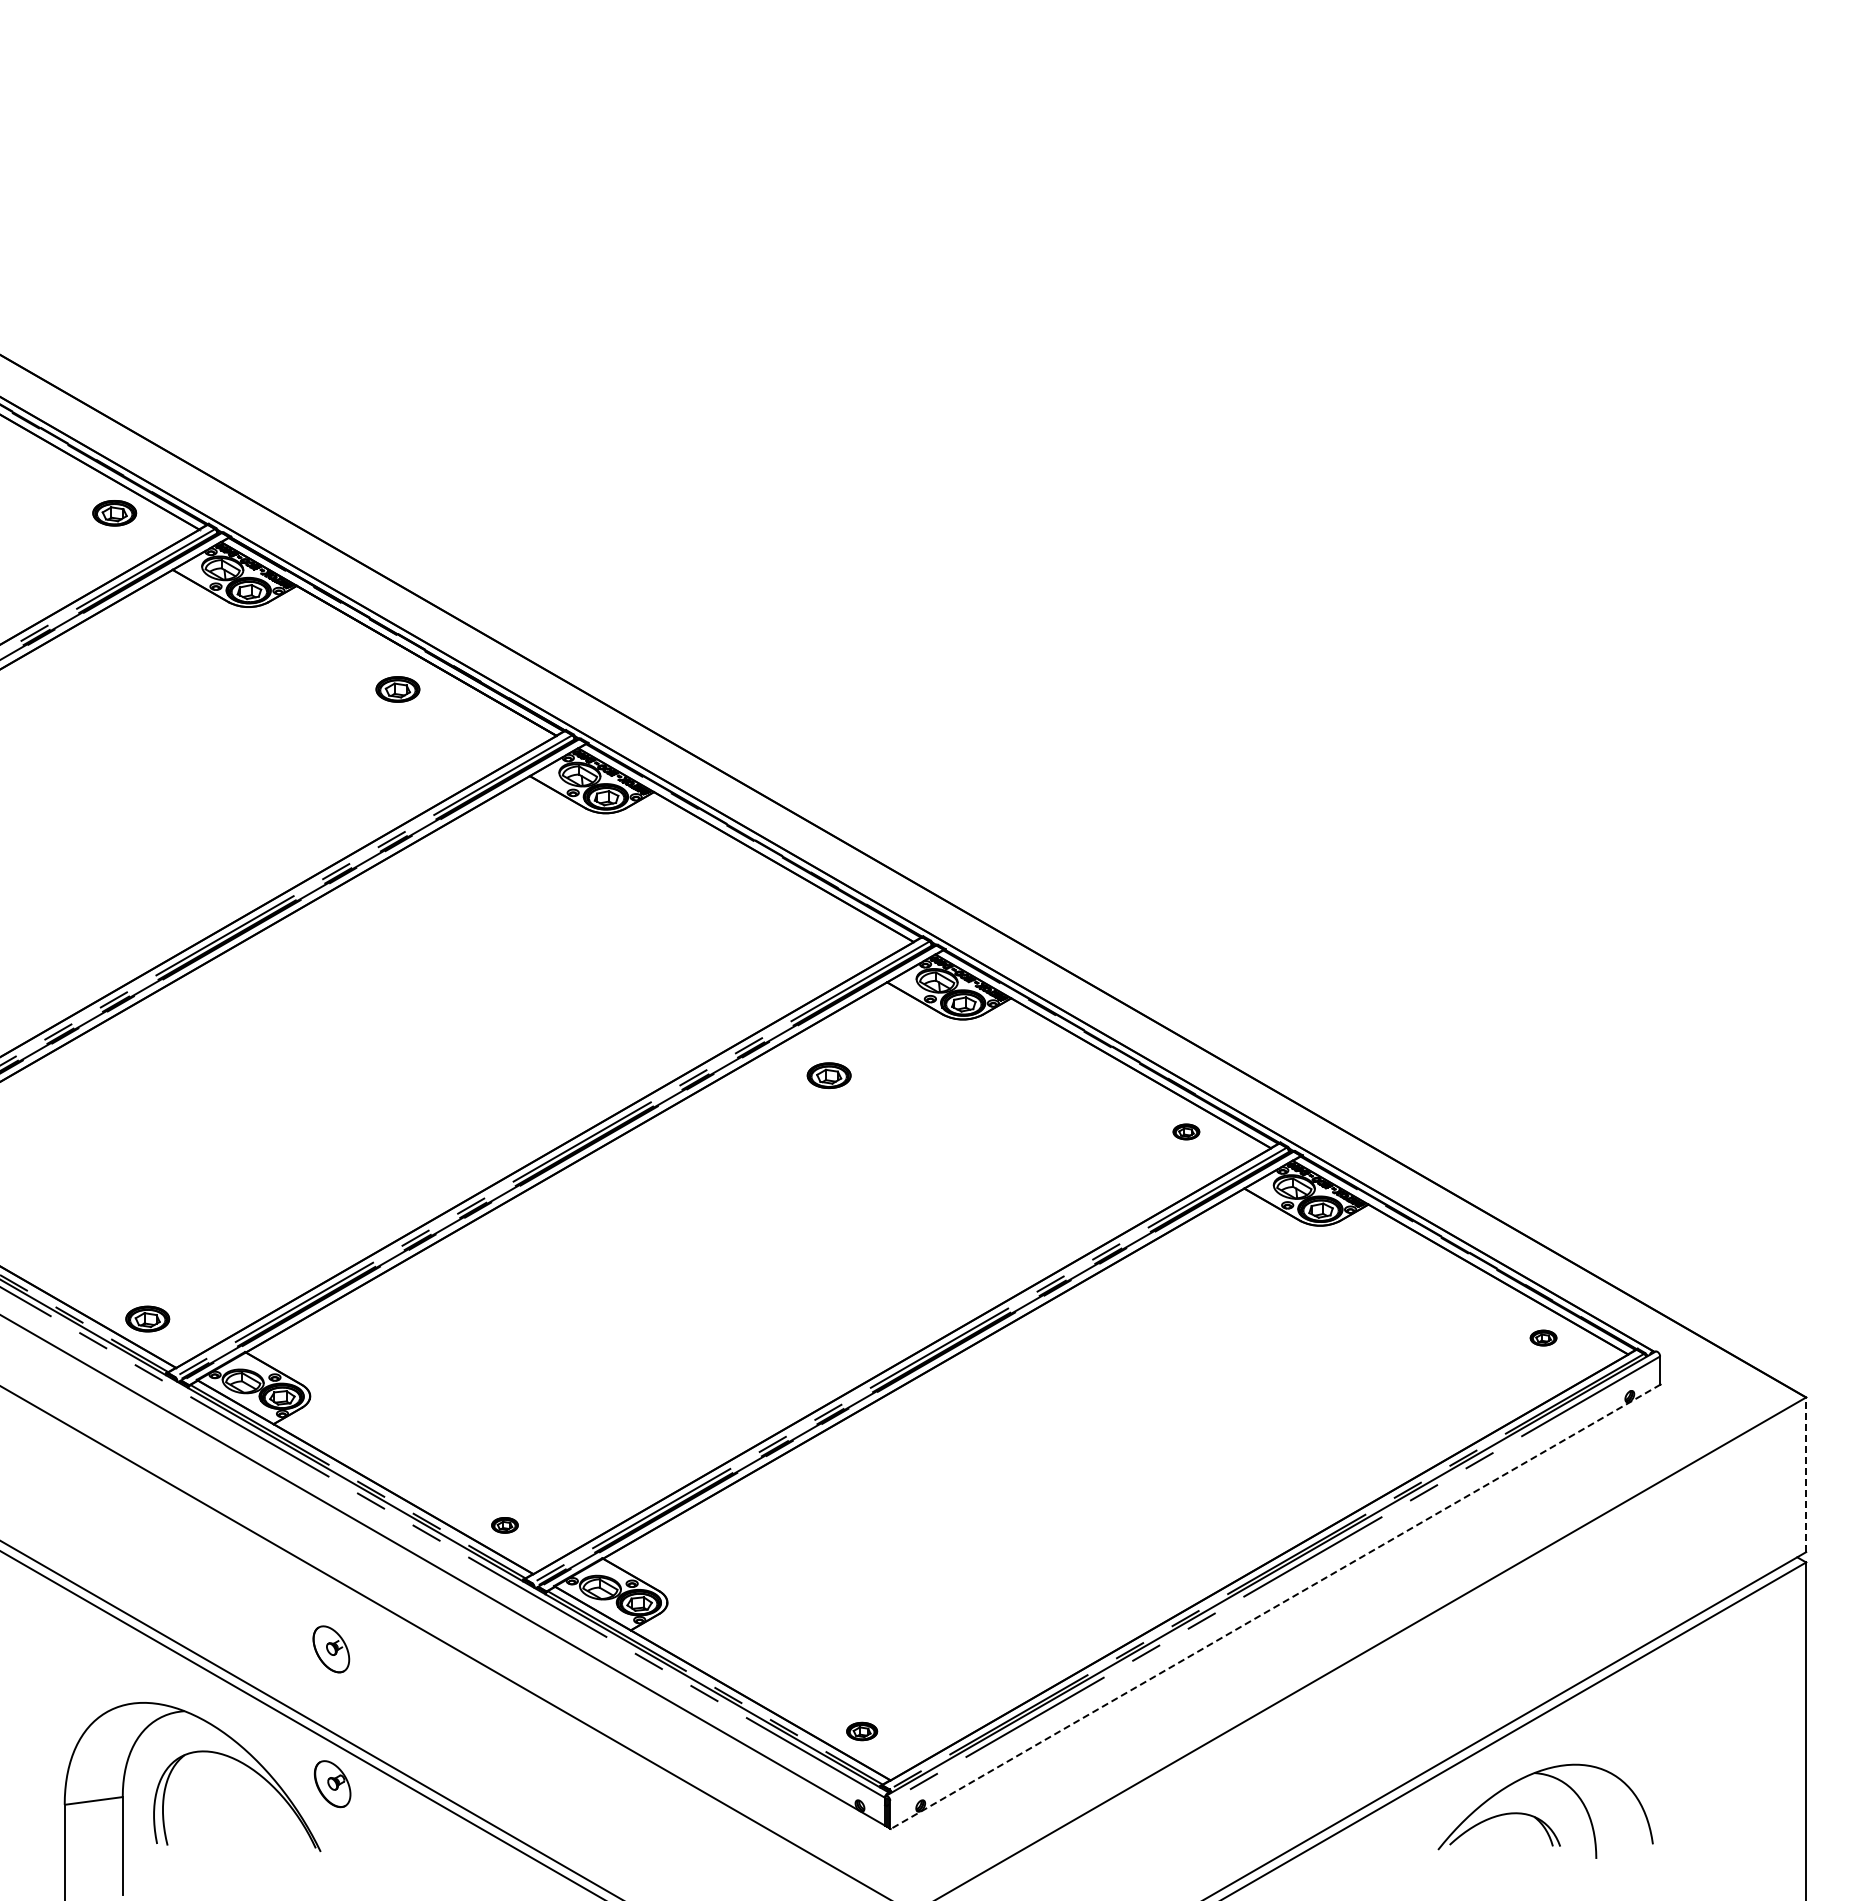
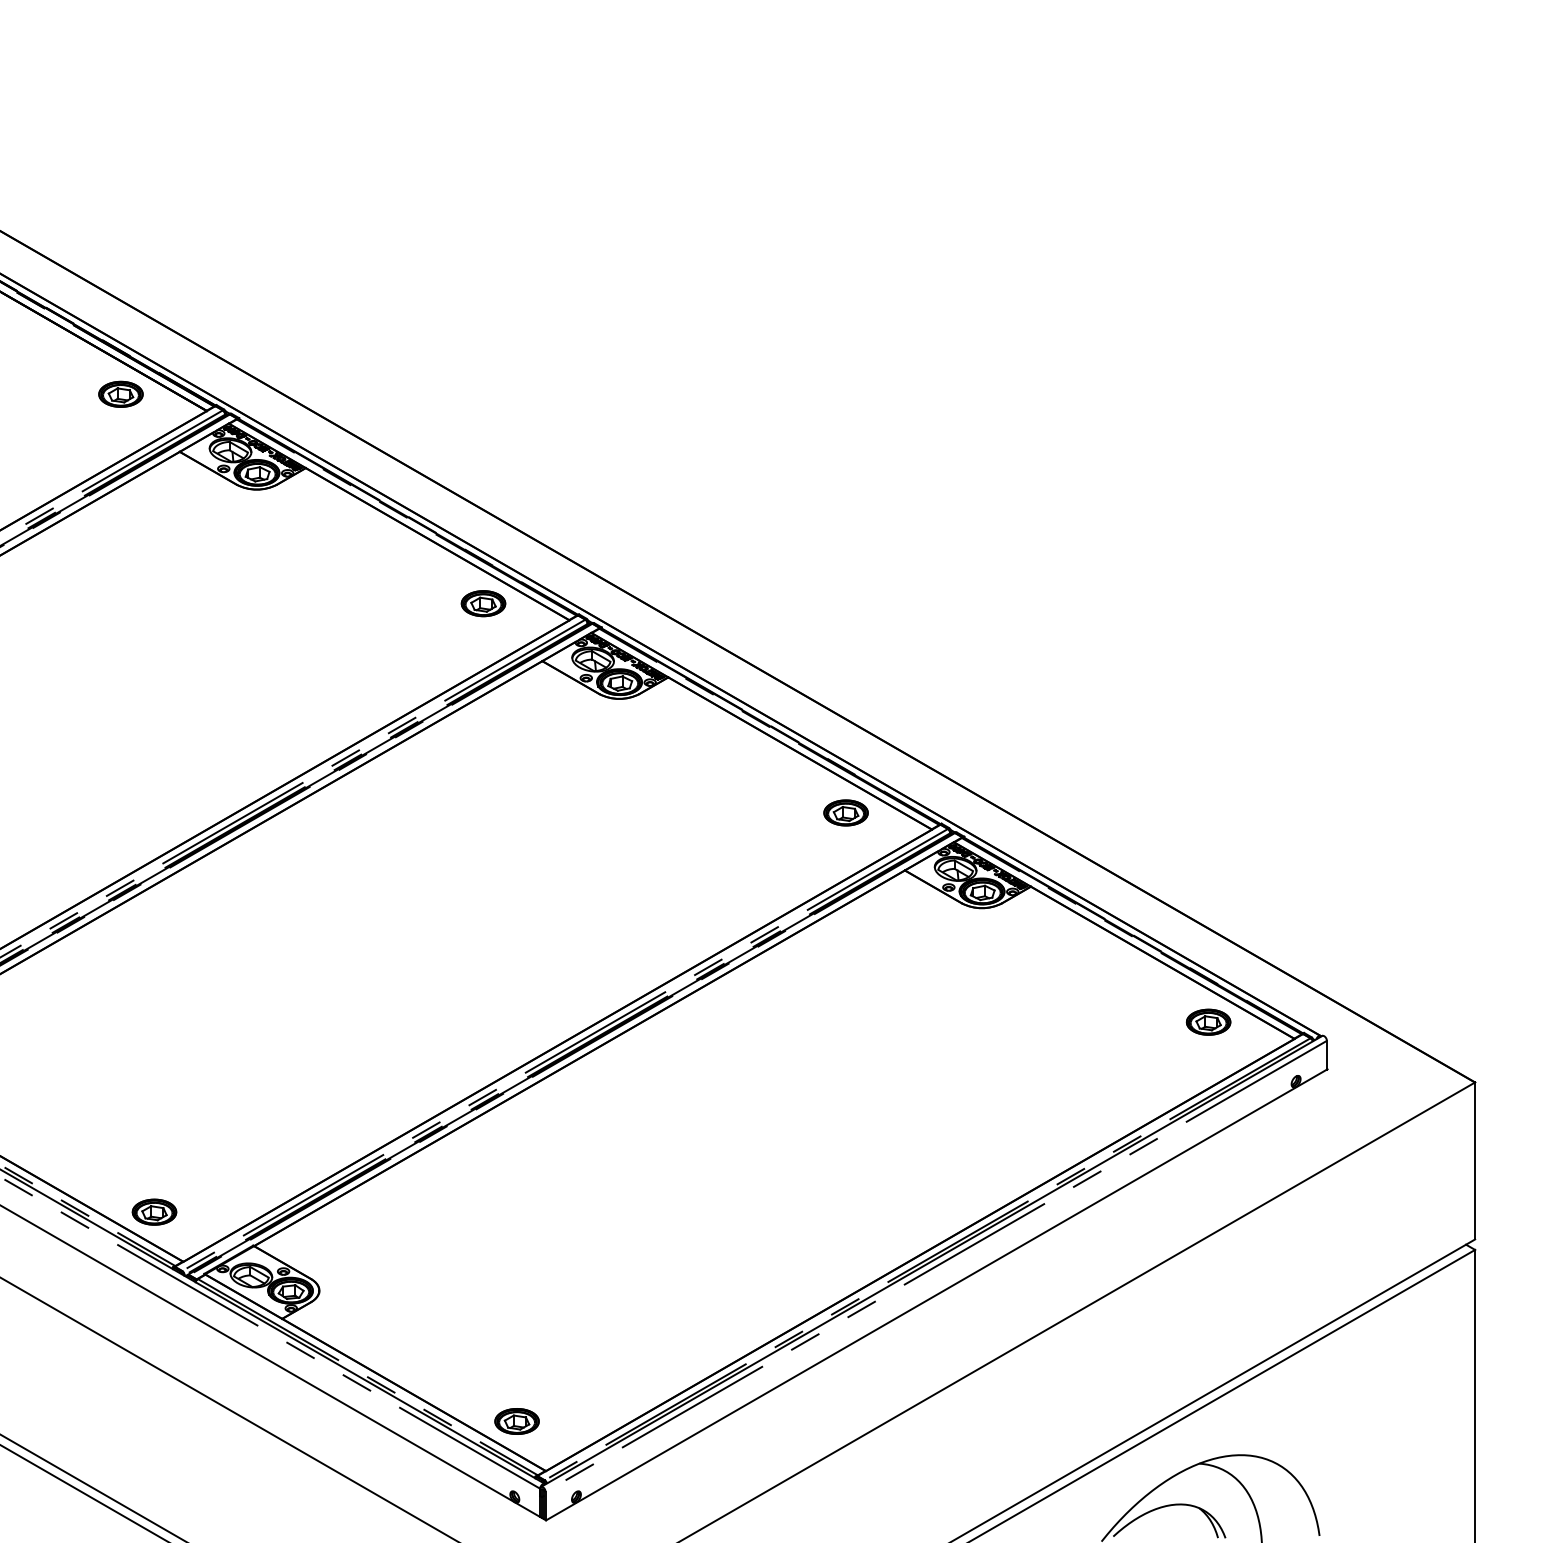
part: (397, 689) -> (120, 394), moved
part: (828, 1075) -> (482, 603), moved
part: (1186, 1131) -> (846, 812), size x1.67
part: (1543, 1337) -> (1208, 1021), size x1.67
line: (1806, 1474) -> (1475, 1160), dashed -> solid
part: (504, 1525) -> (154, 1212), size x1.67
line: (1275, 1607) -> (936, 1295), dashed -> solid
part: (861, 1731) -> (516, 1421), size x1.43

